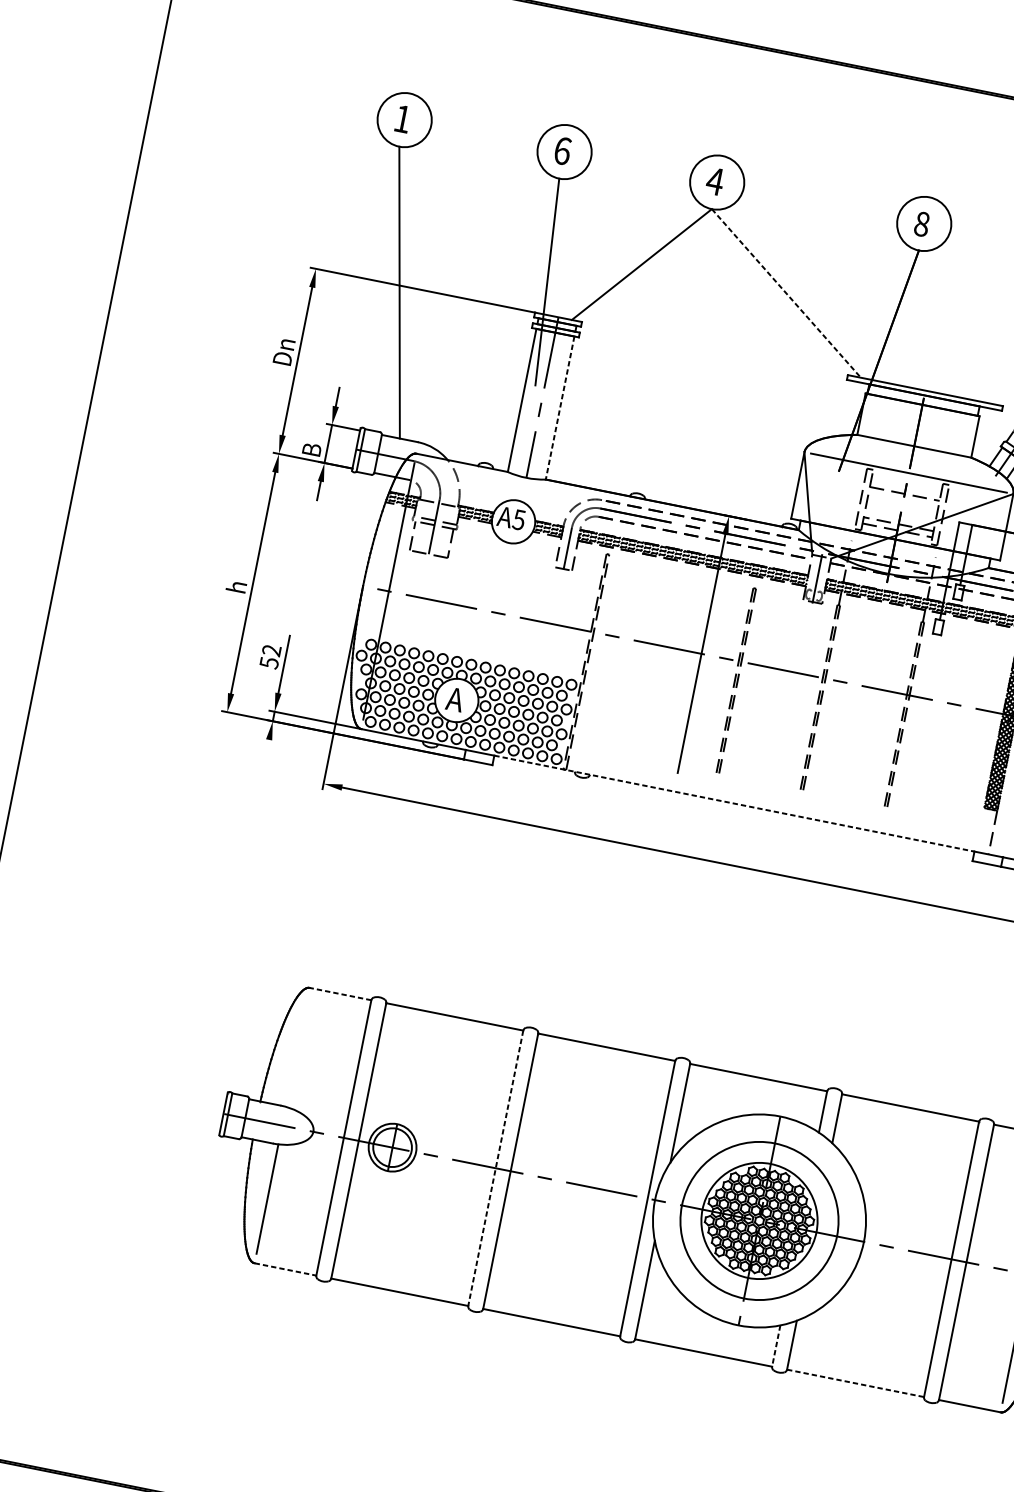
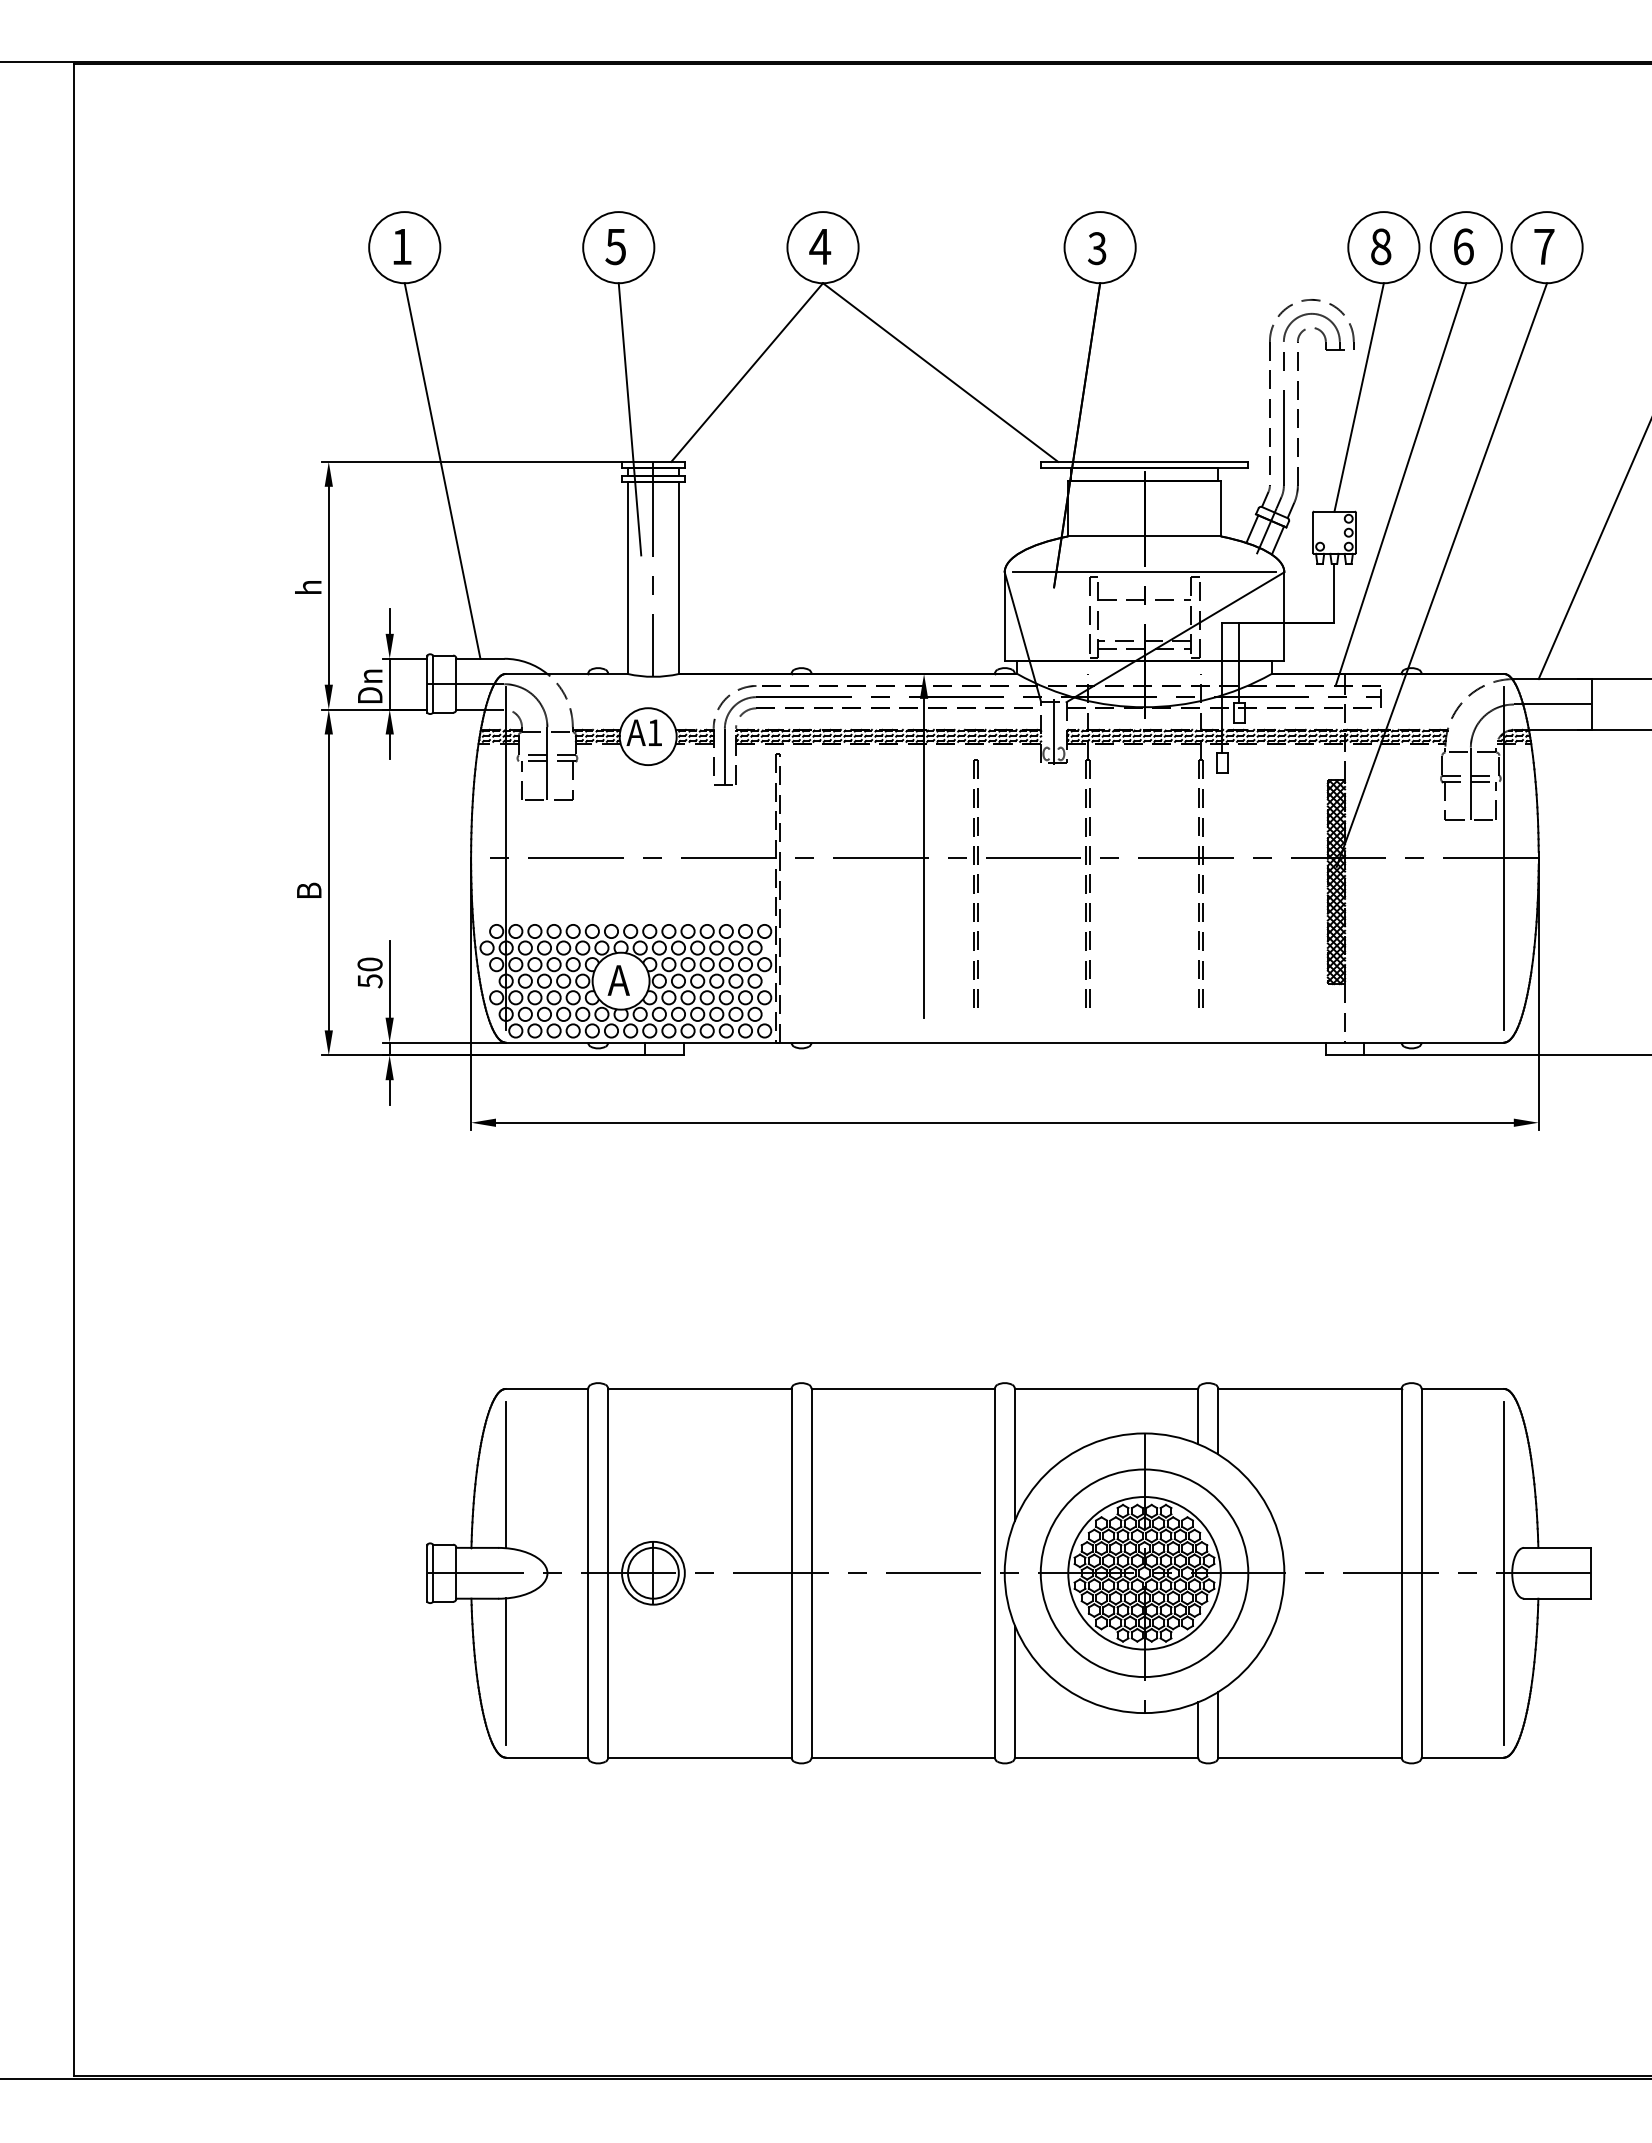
text: (562, 150) -> (615, 246), 6 -> 5
text: (922, 224) -> (1097, 248), 8 -> 3
line: (786, 293) -> (940, 372), dashed -> solid
text: (283, 351) -> (308, 576), Dn -> h
line: (559, 408) -> (678, 578), dashed -> solid
text: (313, 441) -> (370, 684), B -> Dn
text: (518, 519) -> (654, 732), 5 -> 1
text: (236, 586) -> (308, 890), h -> B
text: (271, 650) -> (369, 964), 52 -> 50
line: (267, 749) -> (389, 1092), added
line: (734, 803) -> (1005, 1042), dashed -> solid
line: (340, 993) -> (546, 1388), dashed -> solid
line: (296, 1051) -> (505, 1474), added
line: (495, 1168) -> (791, 1573), dashed -> solid
line: (285, 1269) -> (547, 1757), dashed -> solid
line: (776, 1345) -> (1198, 1729), dashed -> solid
line: (855, 1383) -> (1309, 1757), dashed -> solid

